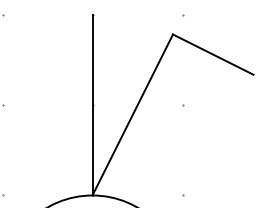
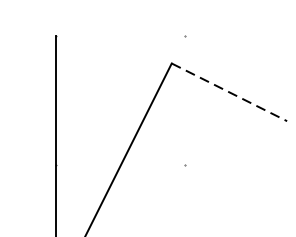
line: (213, 54) -> (229, 92), solid -> dashed

